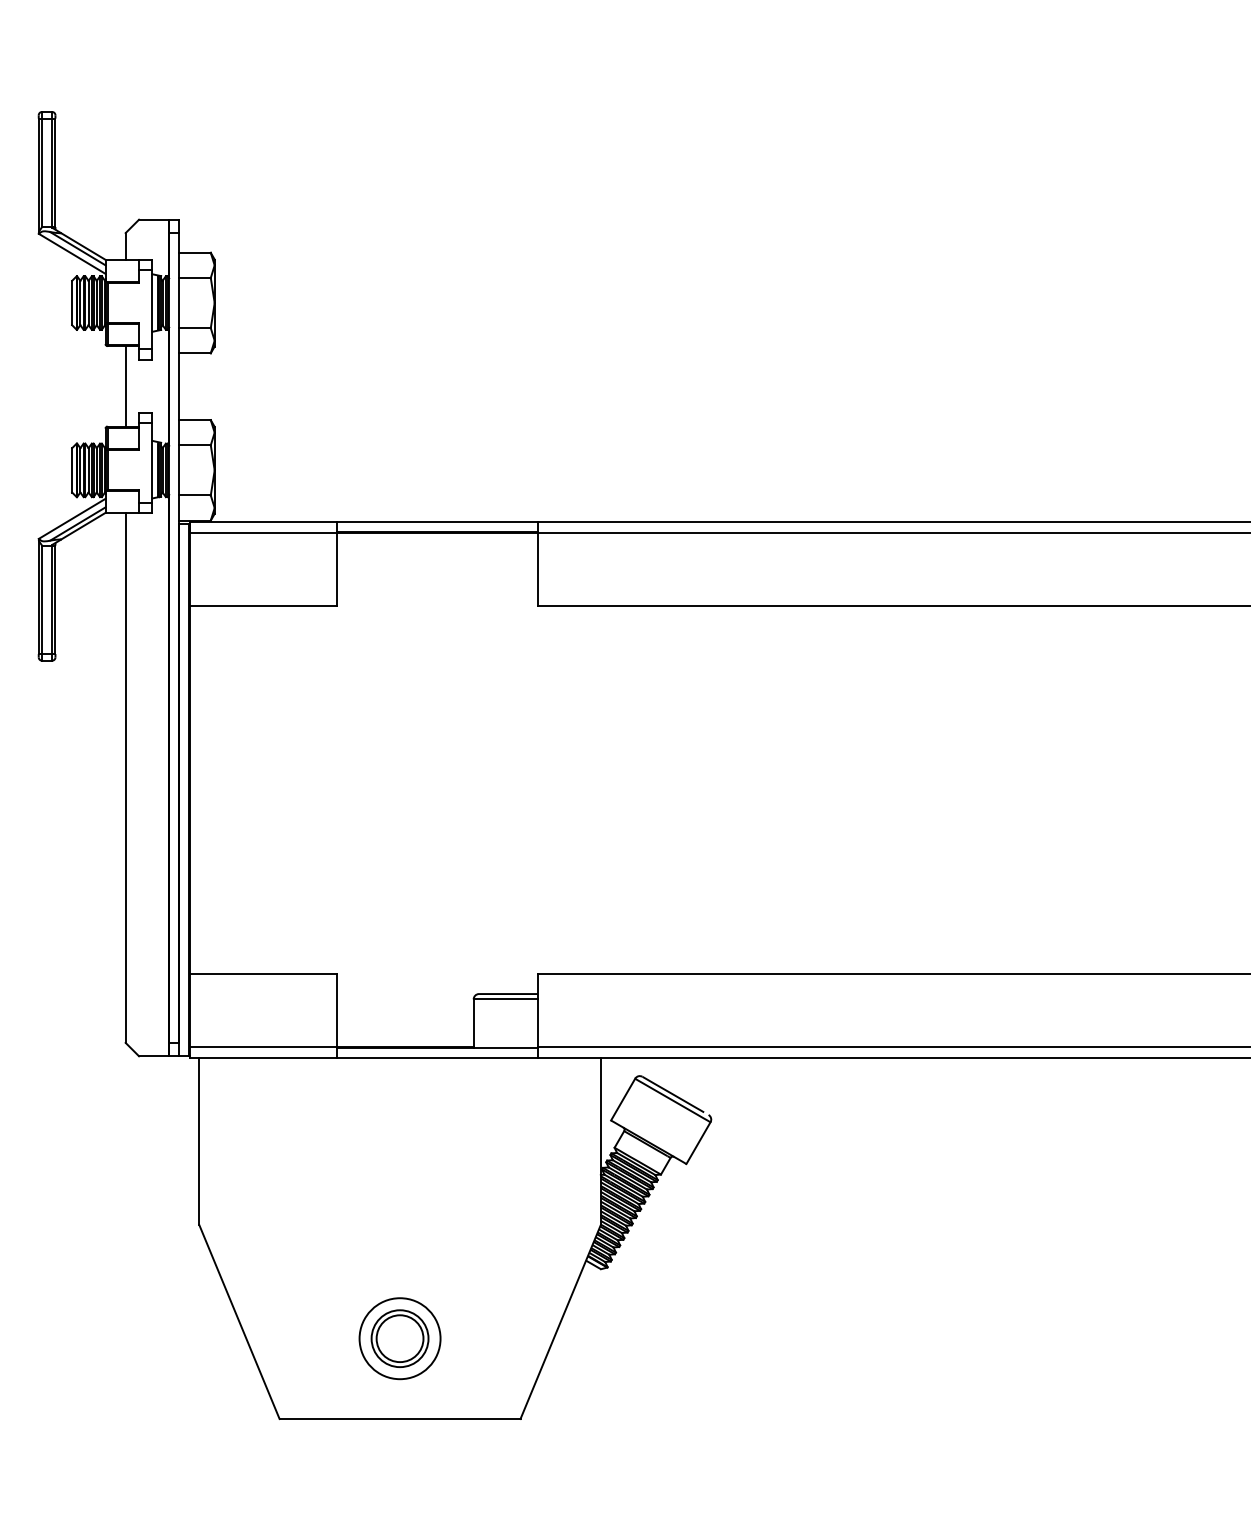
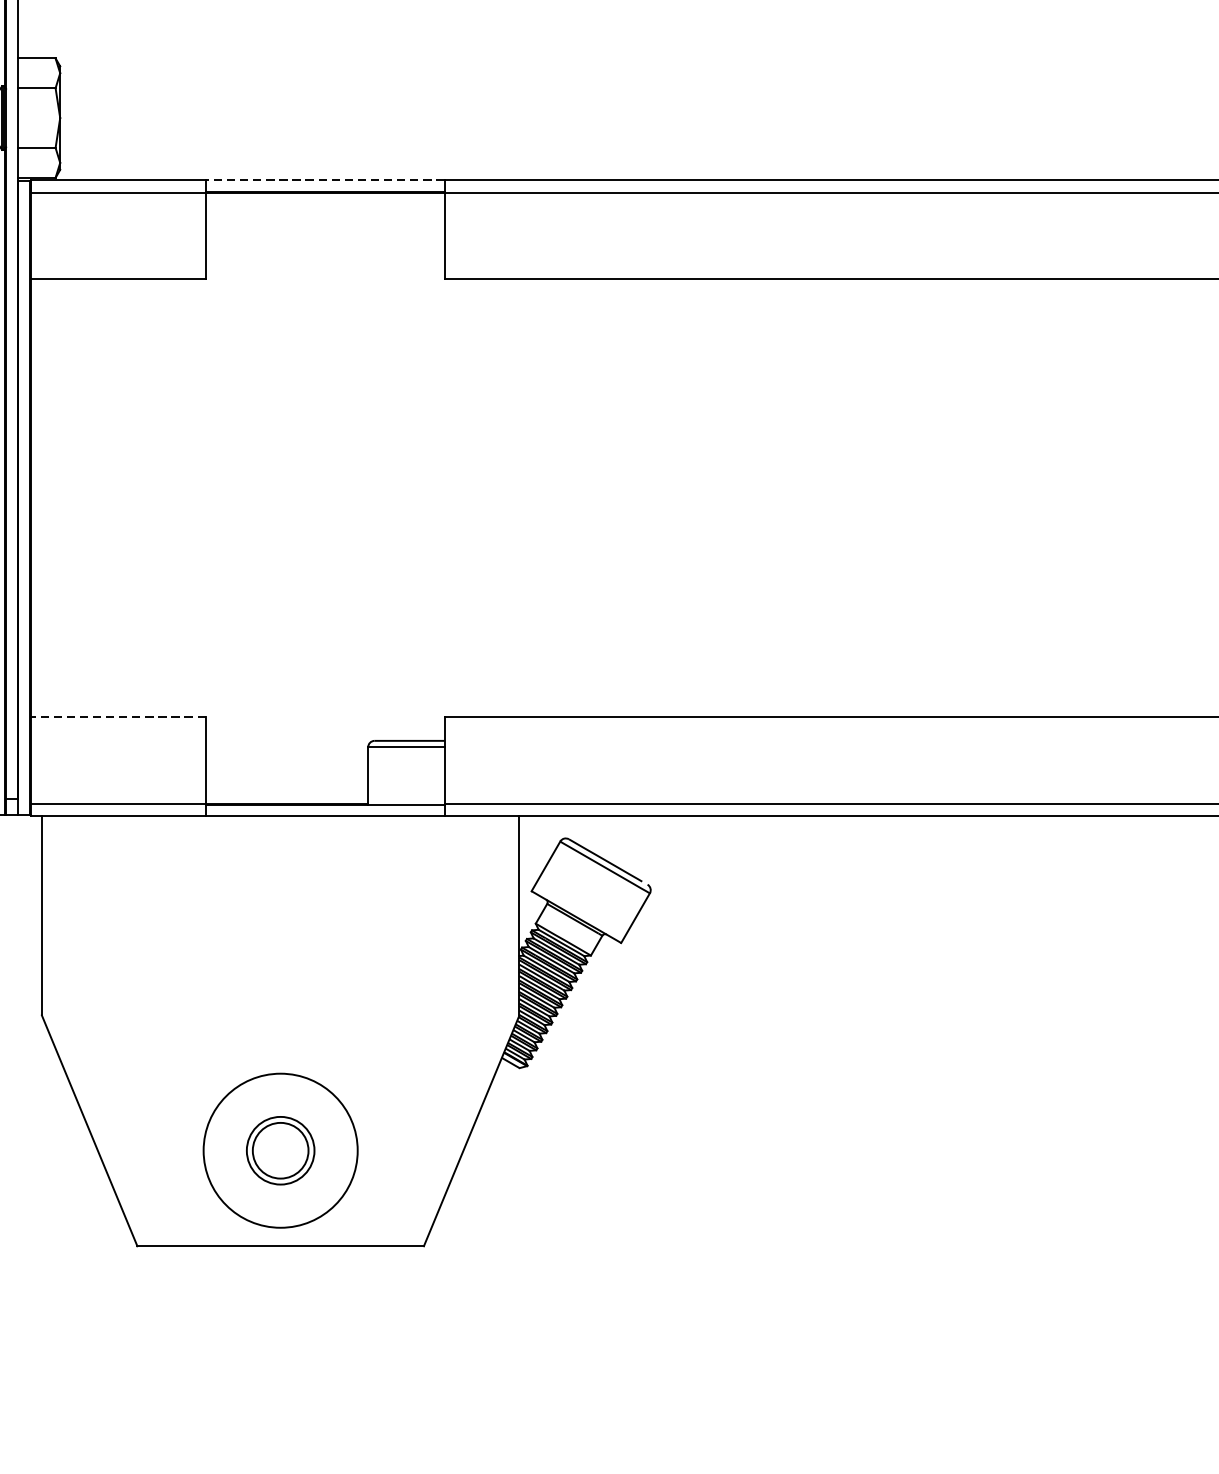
line: (437, 522) -> (325, 180), solid -> dashed
line: (263, 973) -> (118, 716), solid -> dashed
circle: (399, 1338) -> (279, 1150), size x1.6

